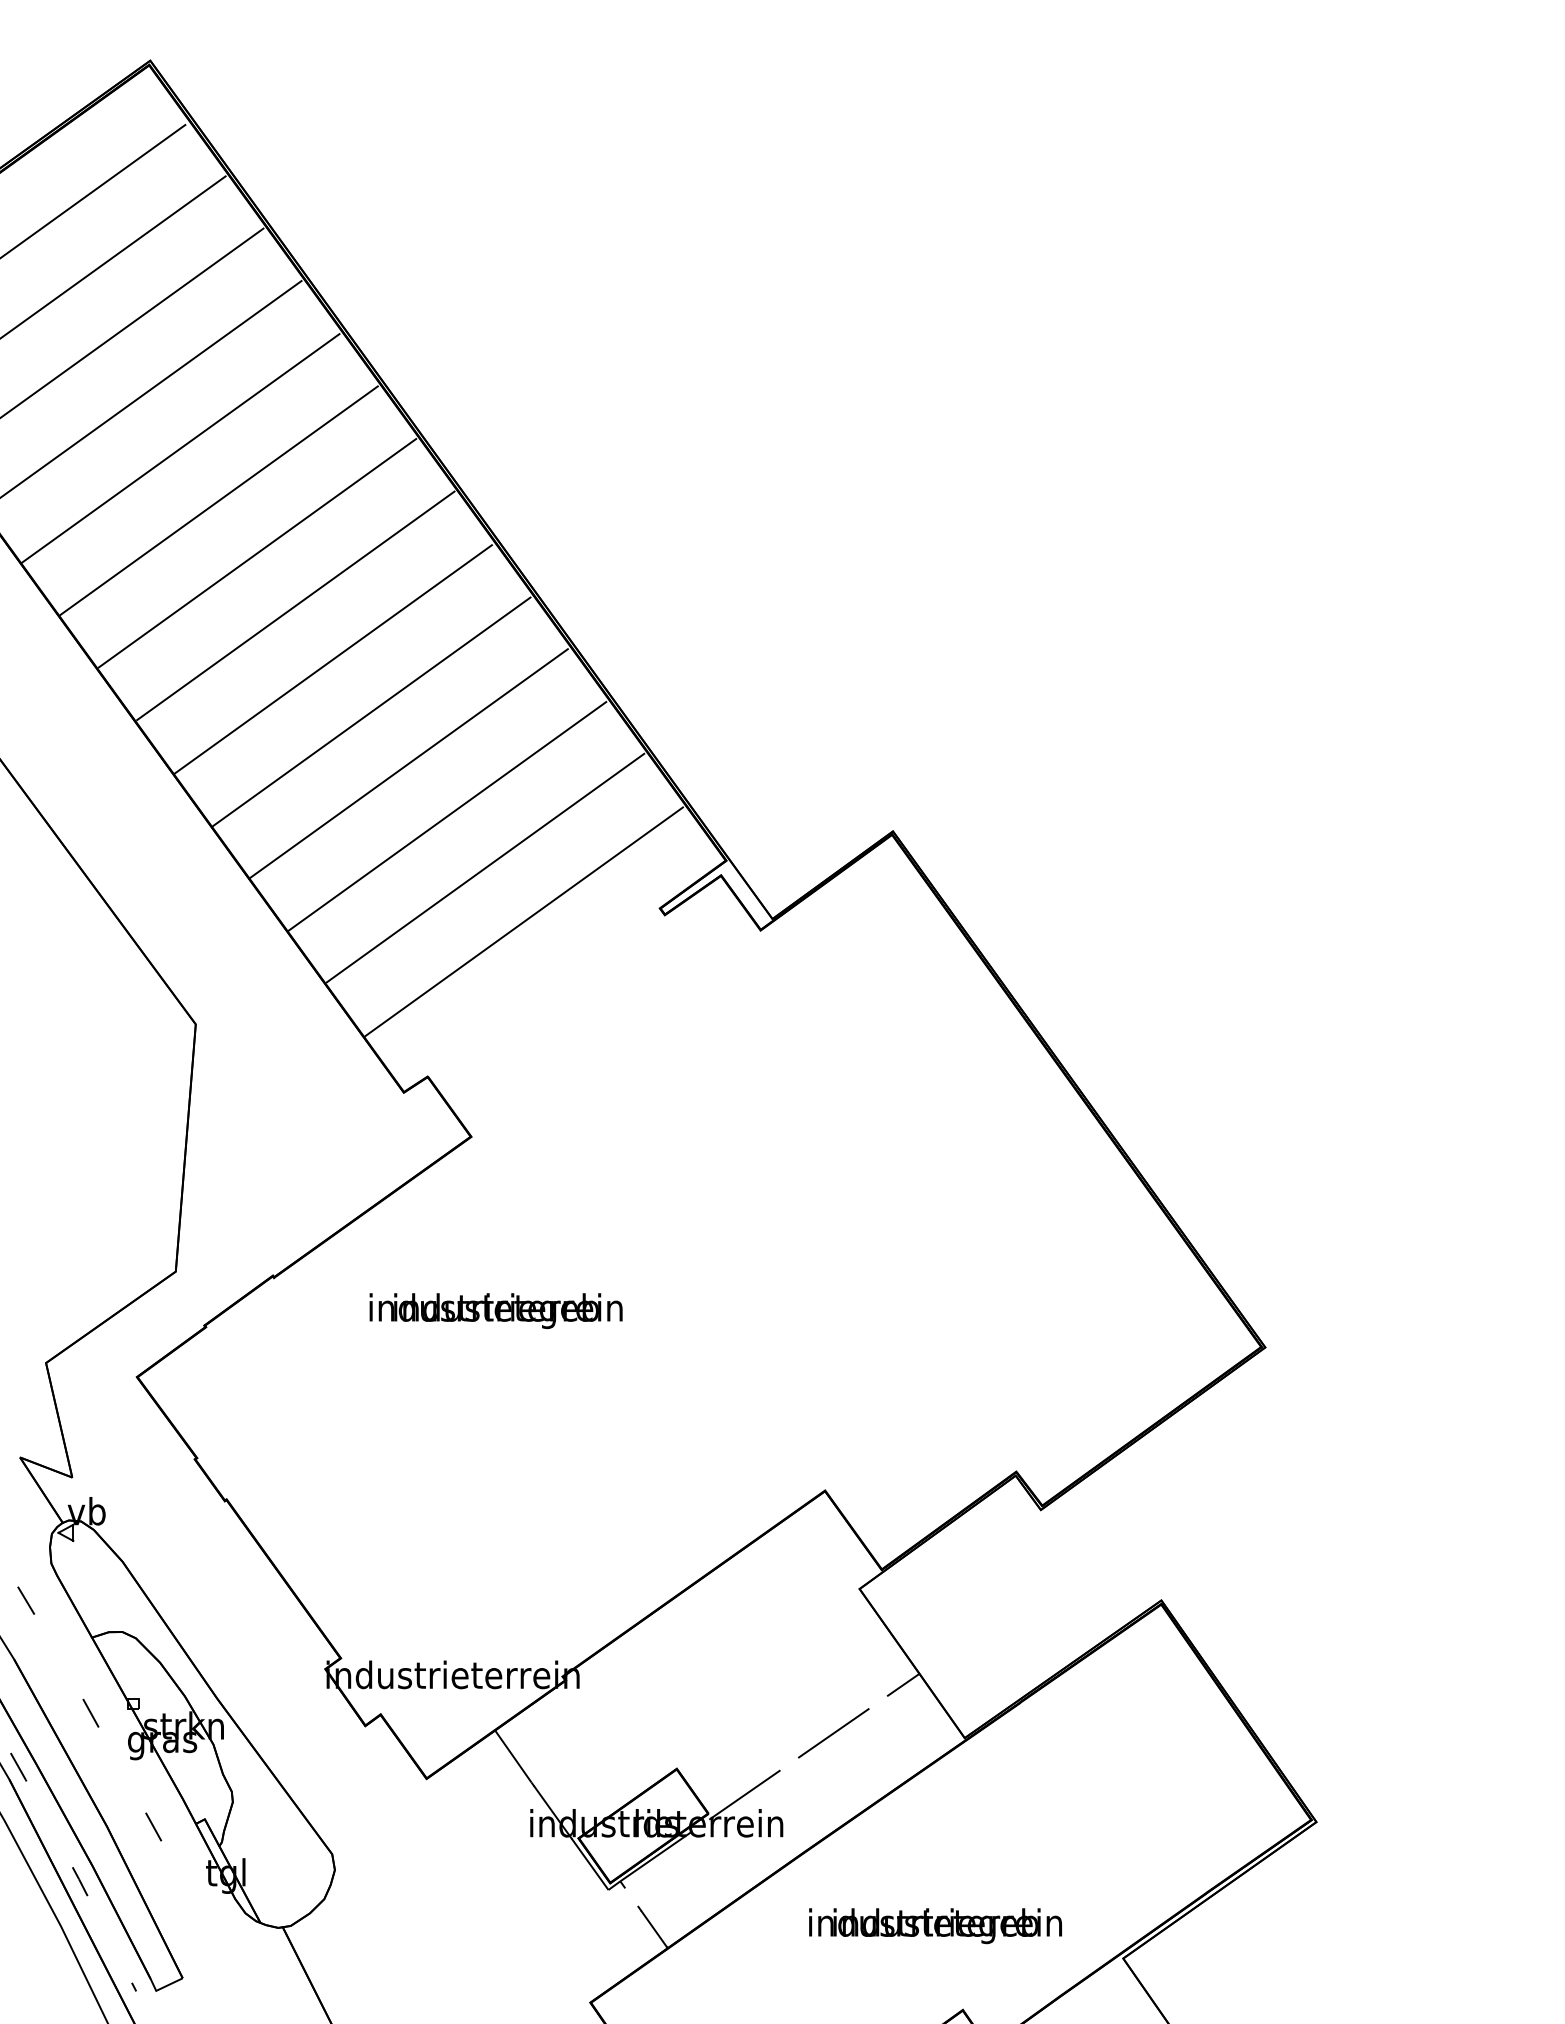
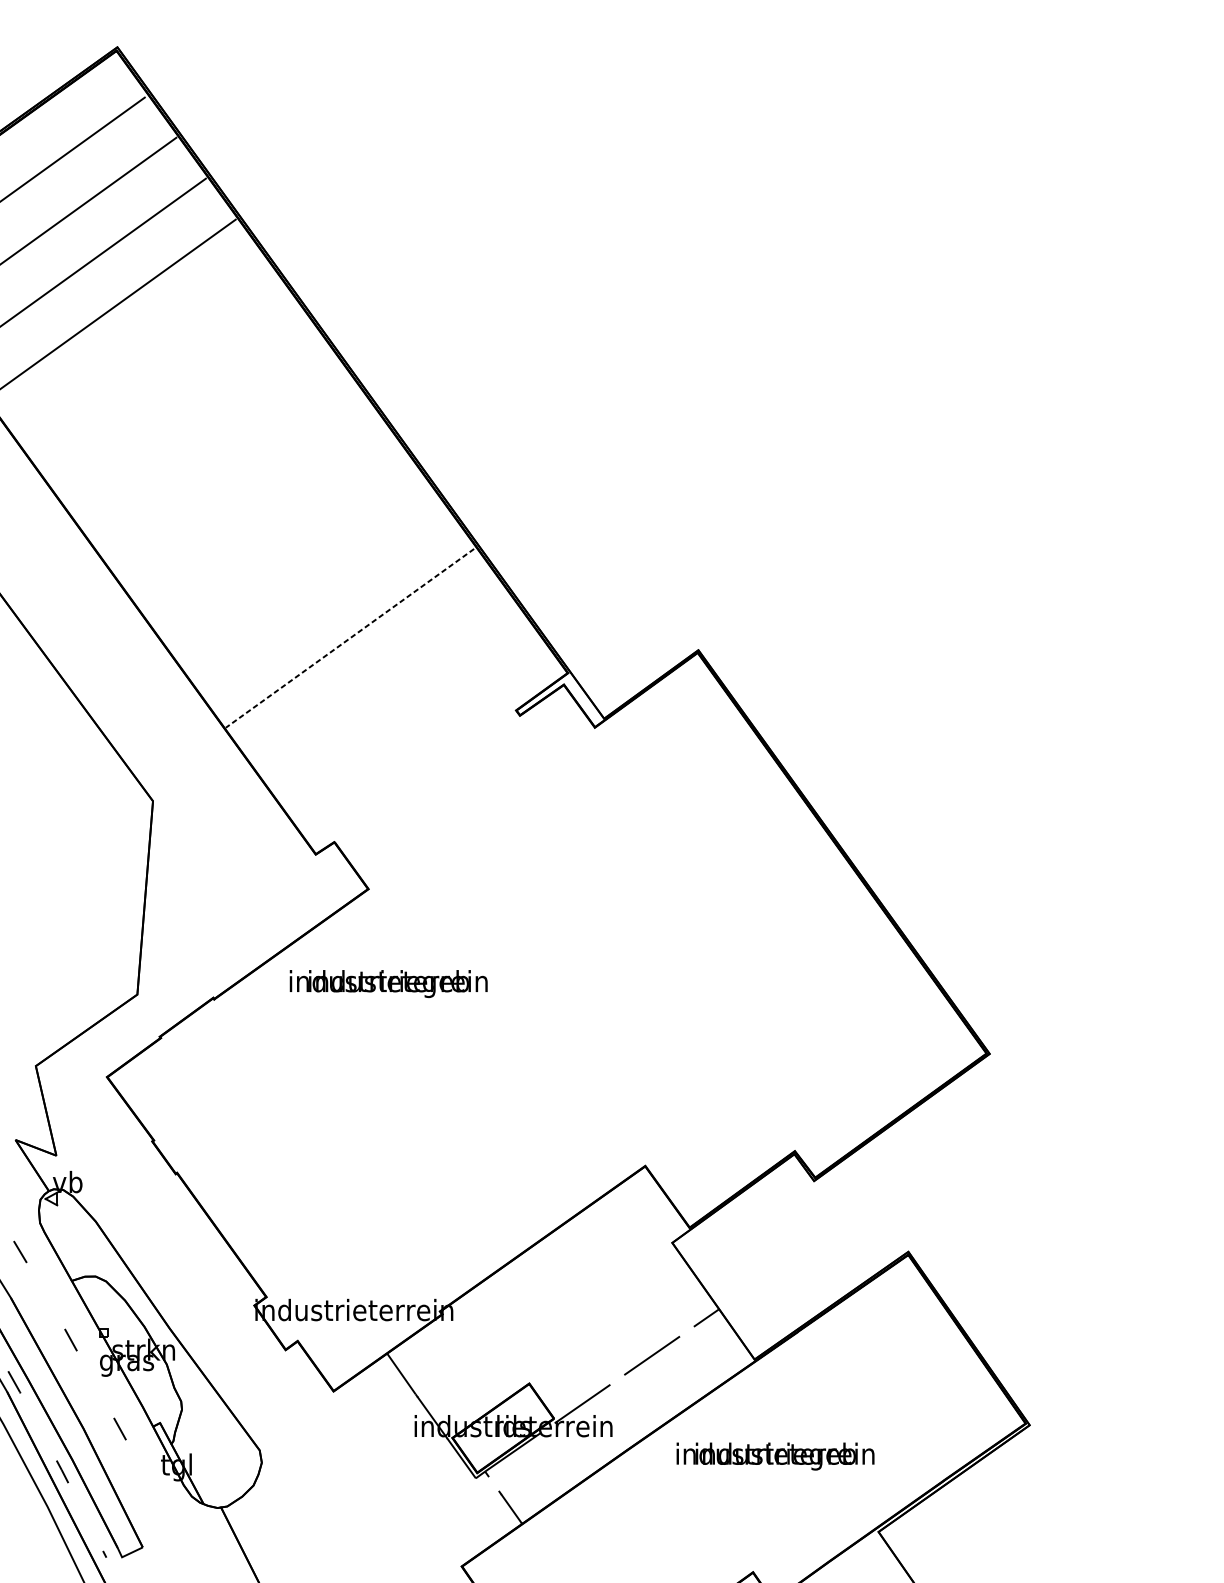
line: (180, 448) -> (141, 350), removed
line: (218, 500) -> (170, 391), removed
line: (257, 552) -> (201, 432), removed
line: (295, 605) -> (231, 473), removed
line: (332, 659) -> (259, 515), removed
line: (371, 711) -> (290, 556), removed
line: (408, 763) -> (319, 597), removed
line: (447, 816) -> (349, 638), solid -> dashed
line: (485, 867) -> (379, 678), removed
line: (523, 921) -> (409, 720), removed
text: (495, 1311) -> (388, 984), moved
text: (935, 1926) -> (775, 1456), moved

